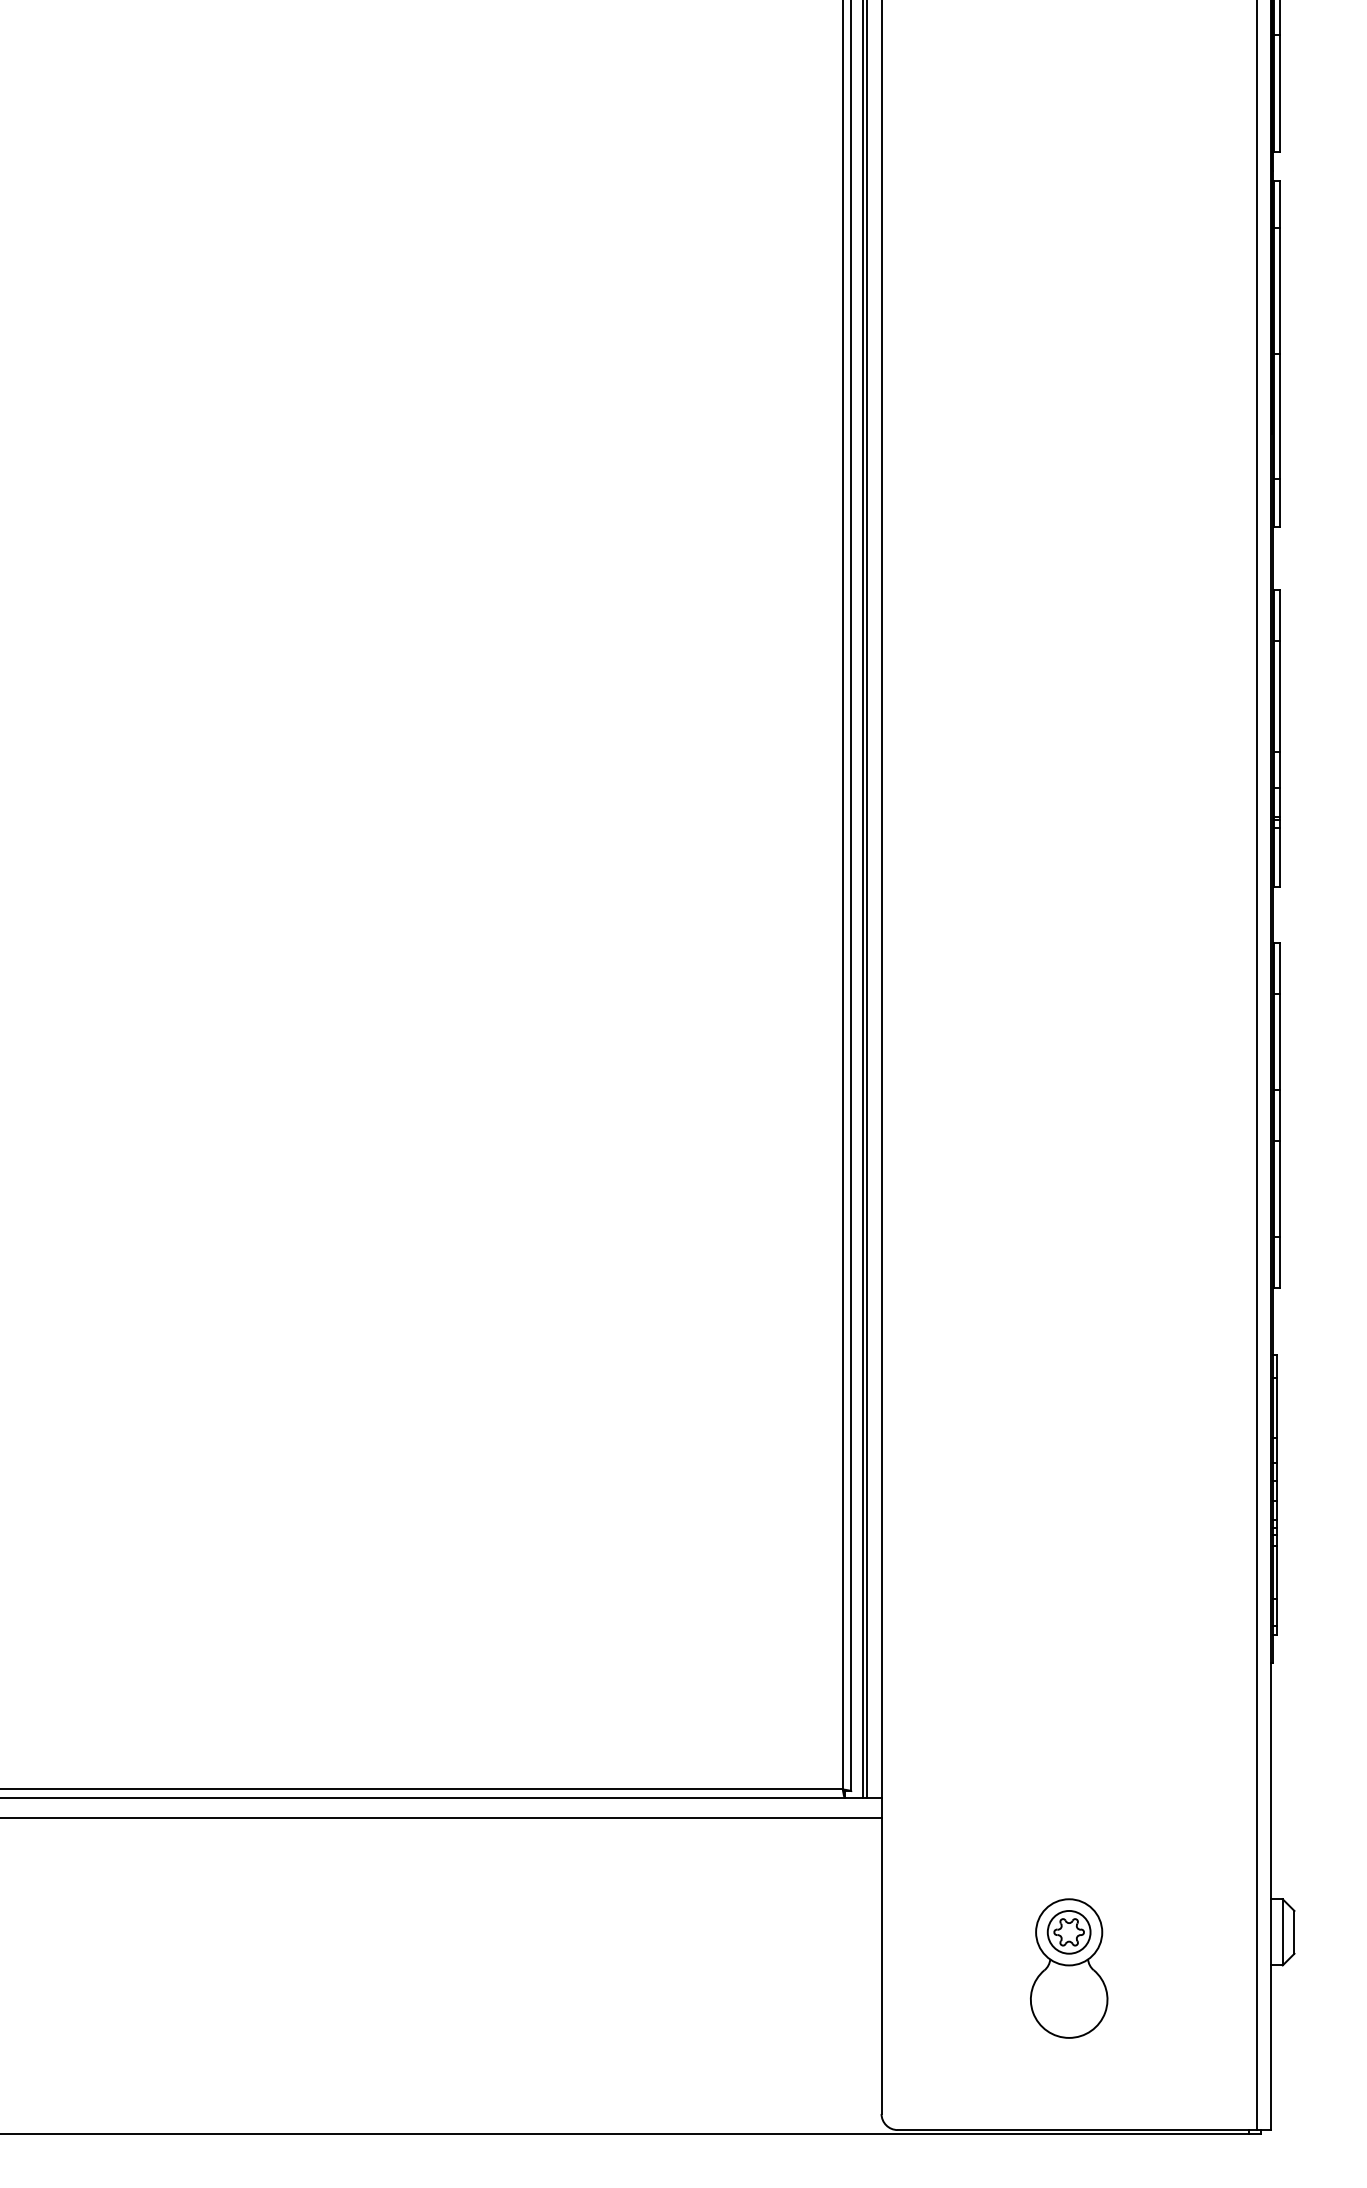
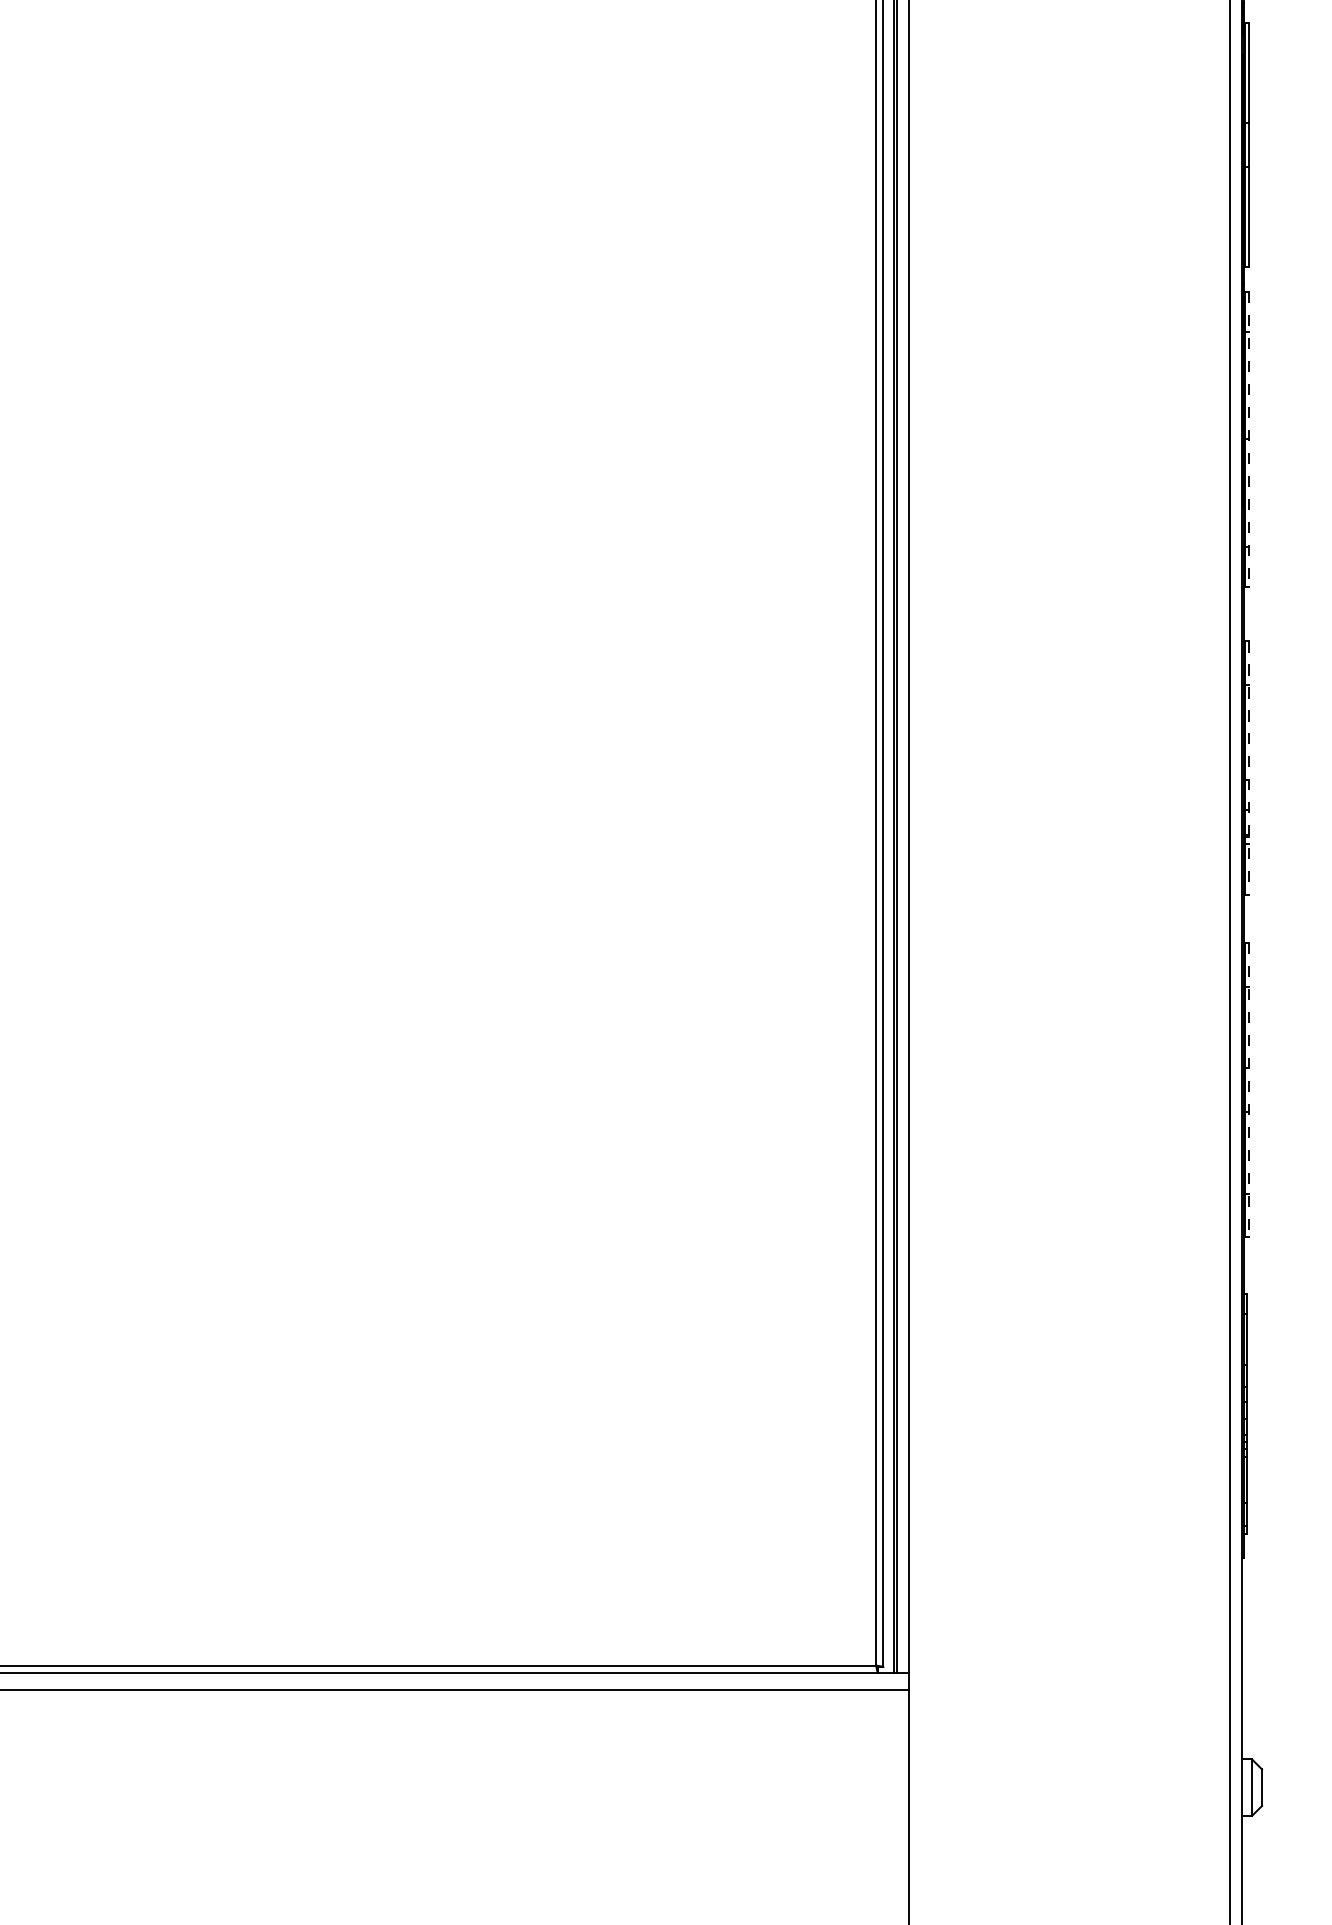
line: (1279, 354) -> (1249, 439), solid -> dashed
line: (1279, 738) -> (1249, 767), solid -> dashed
line: (1279, 1116) -> (1249, 1090), solid -> dashed
part: (1069, 1968) -> (1069, 1818), removed

